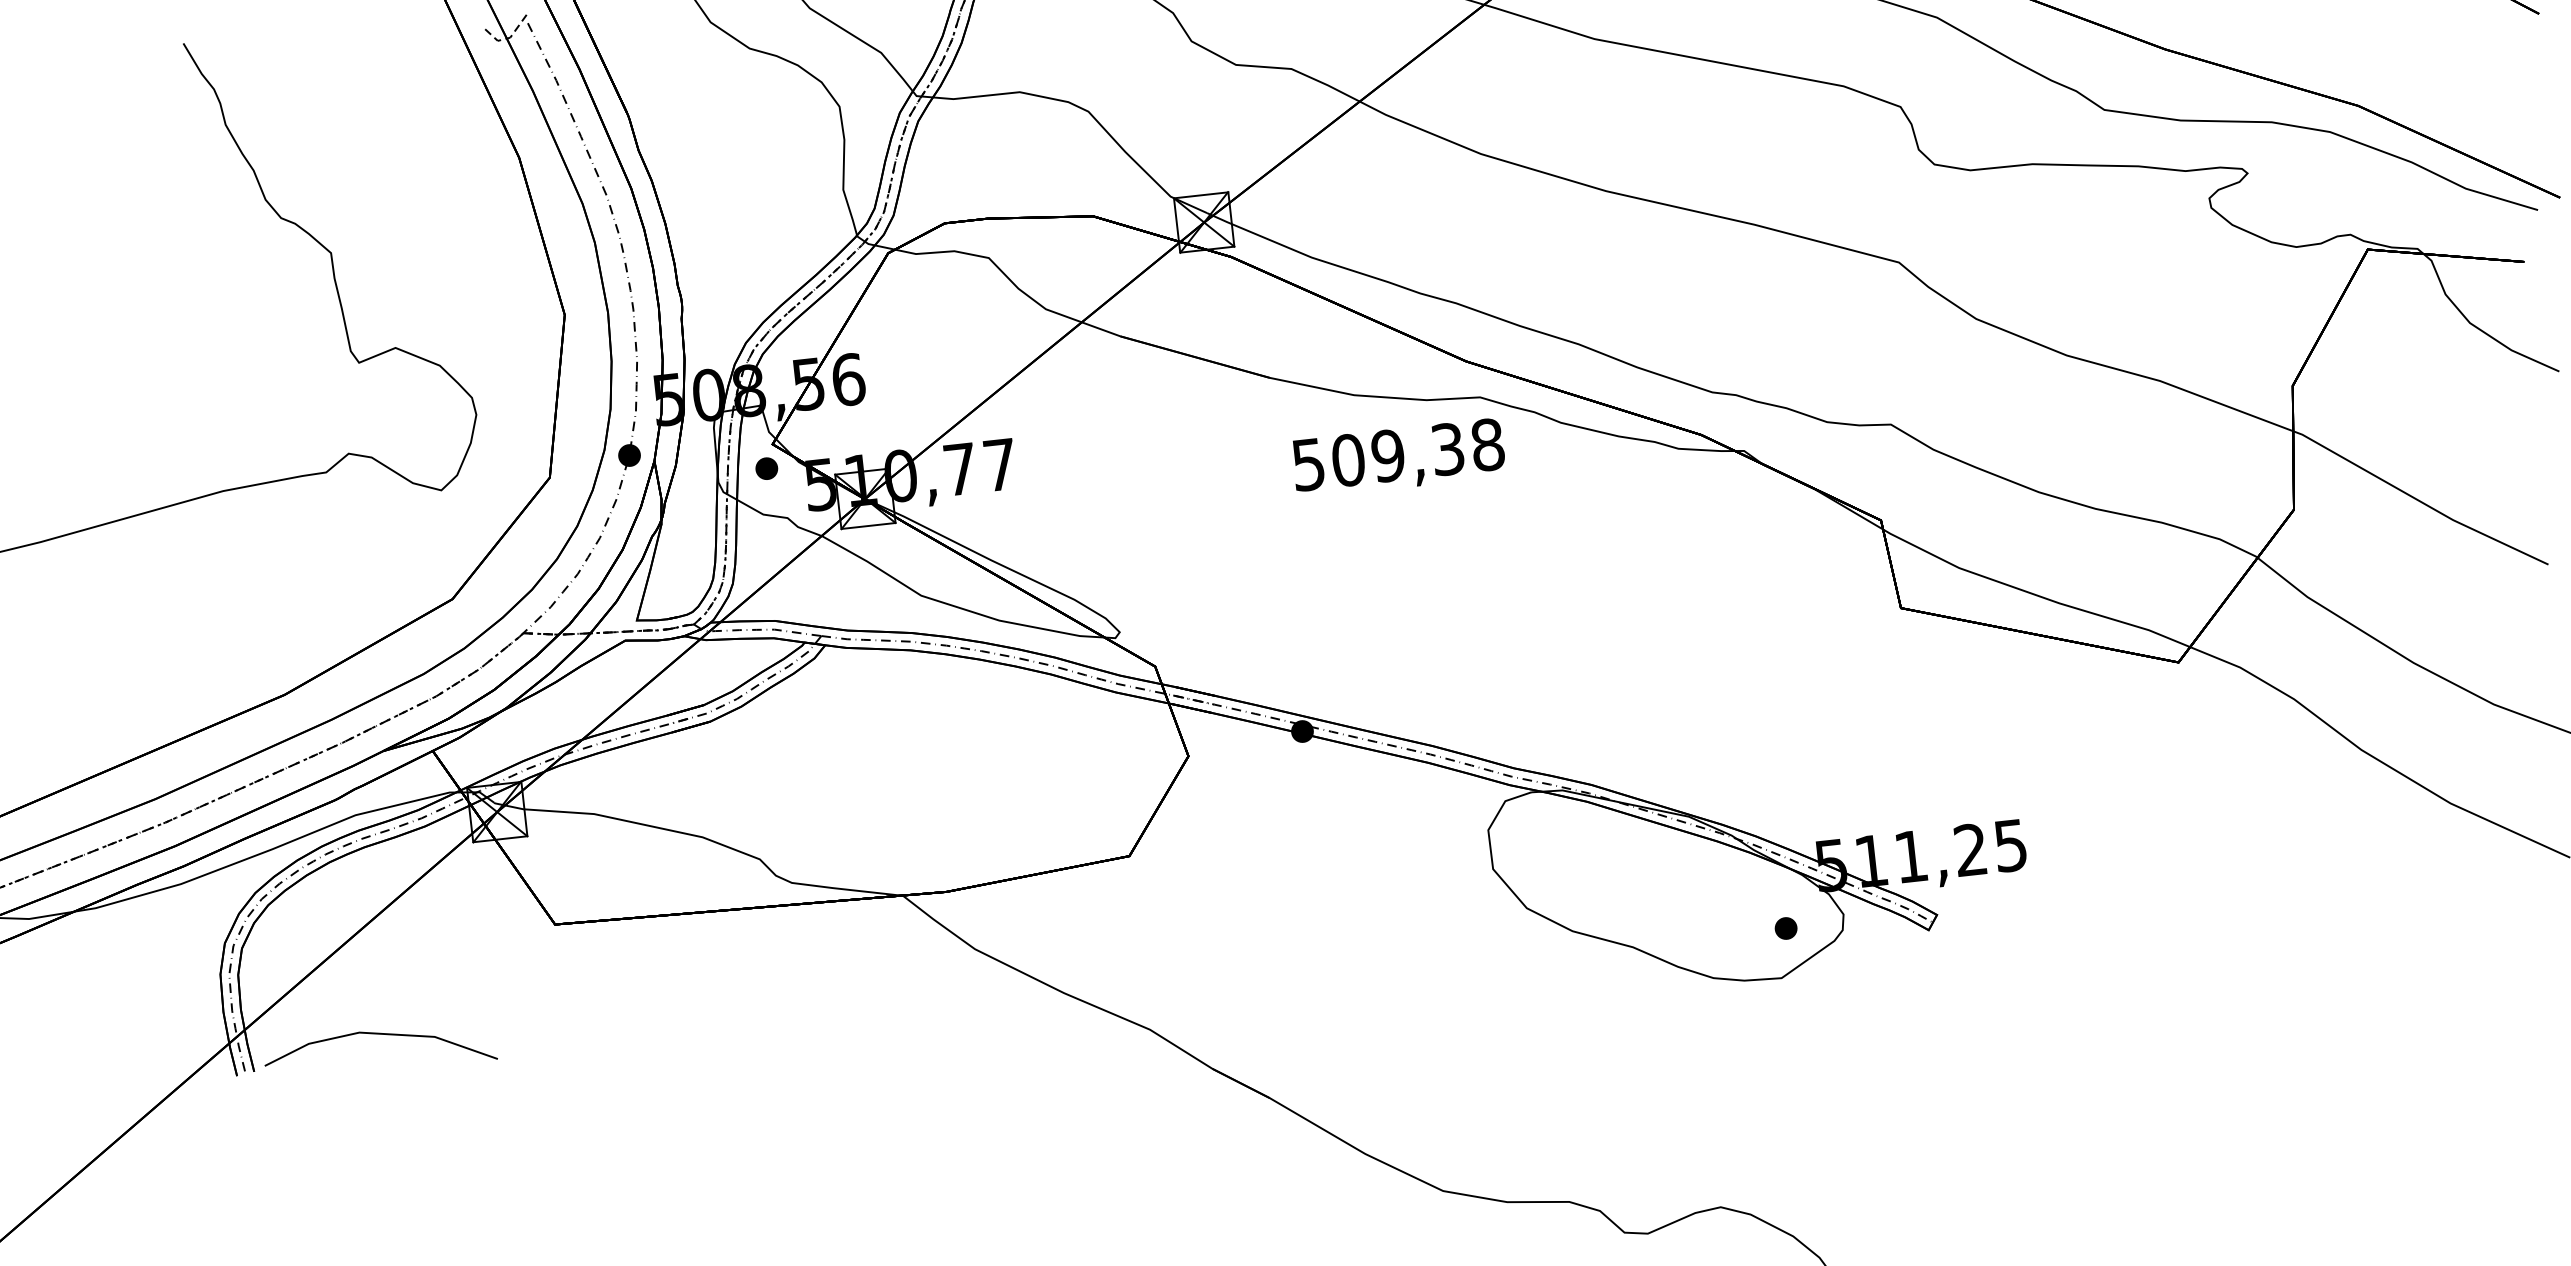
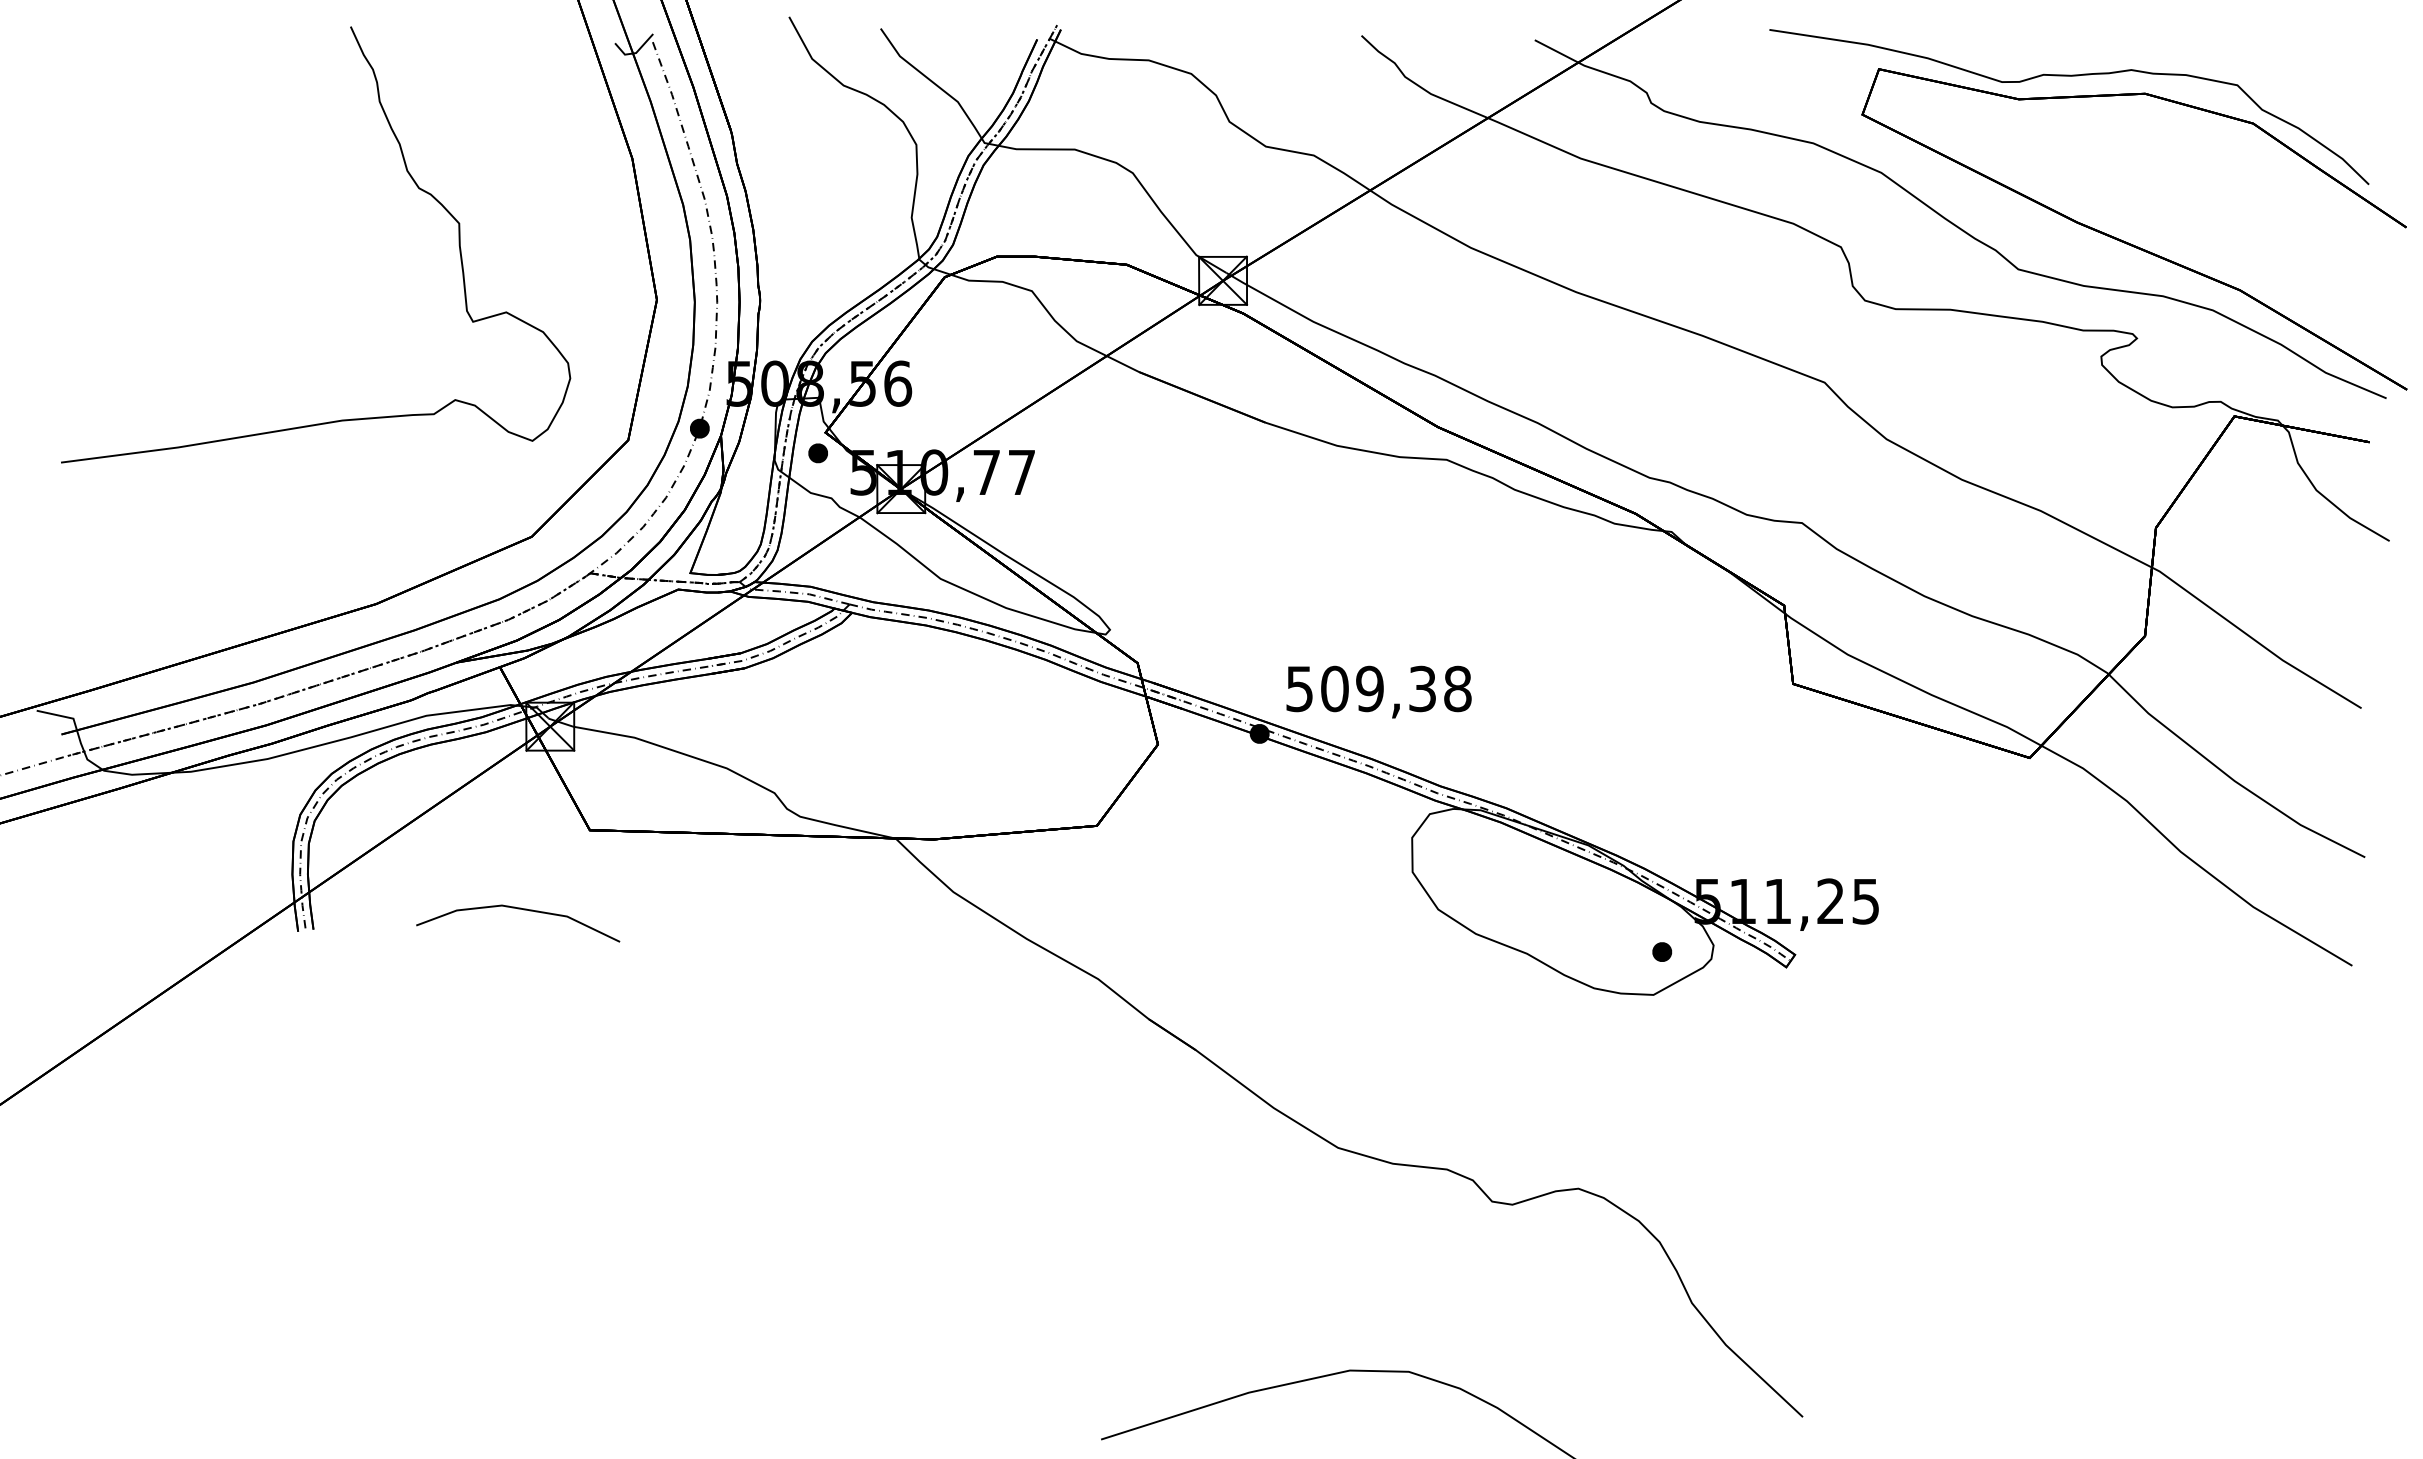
line: (509, 38) -> (635, 53), dashed -> solid
text: (1398, 457) -> (1378, 691), moved
line: (384, 1035) -> (523, 910), moved

